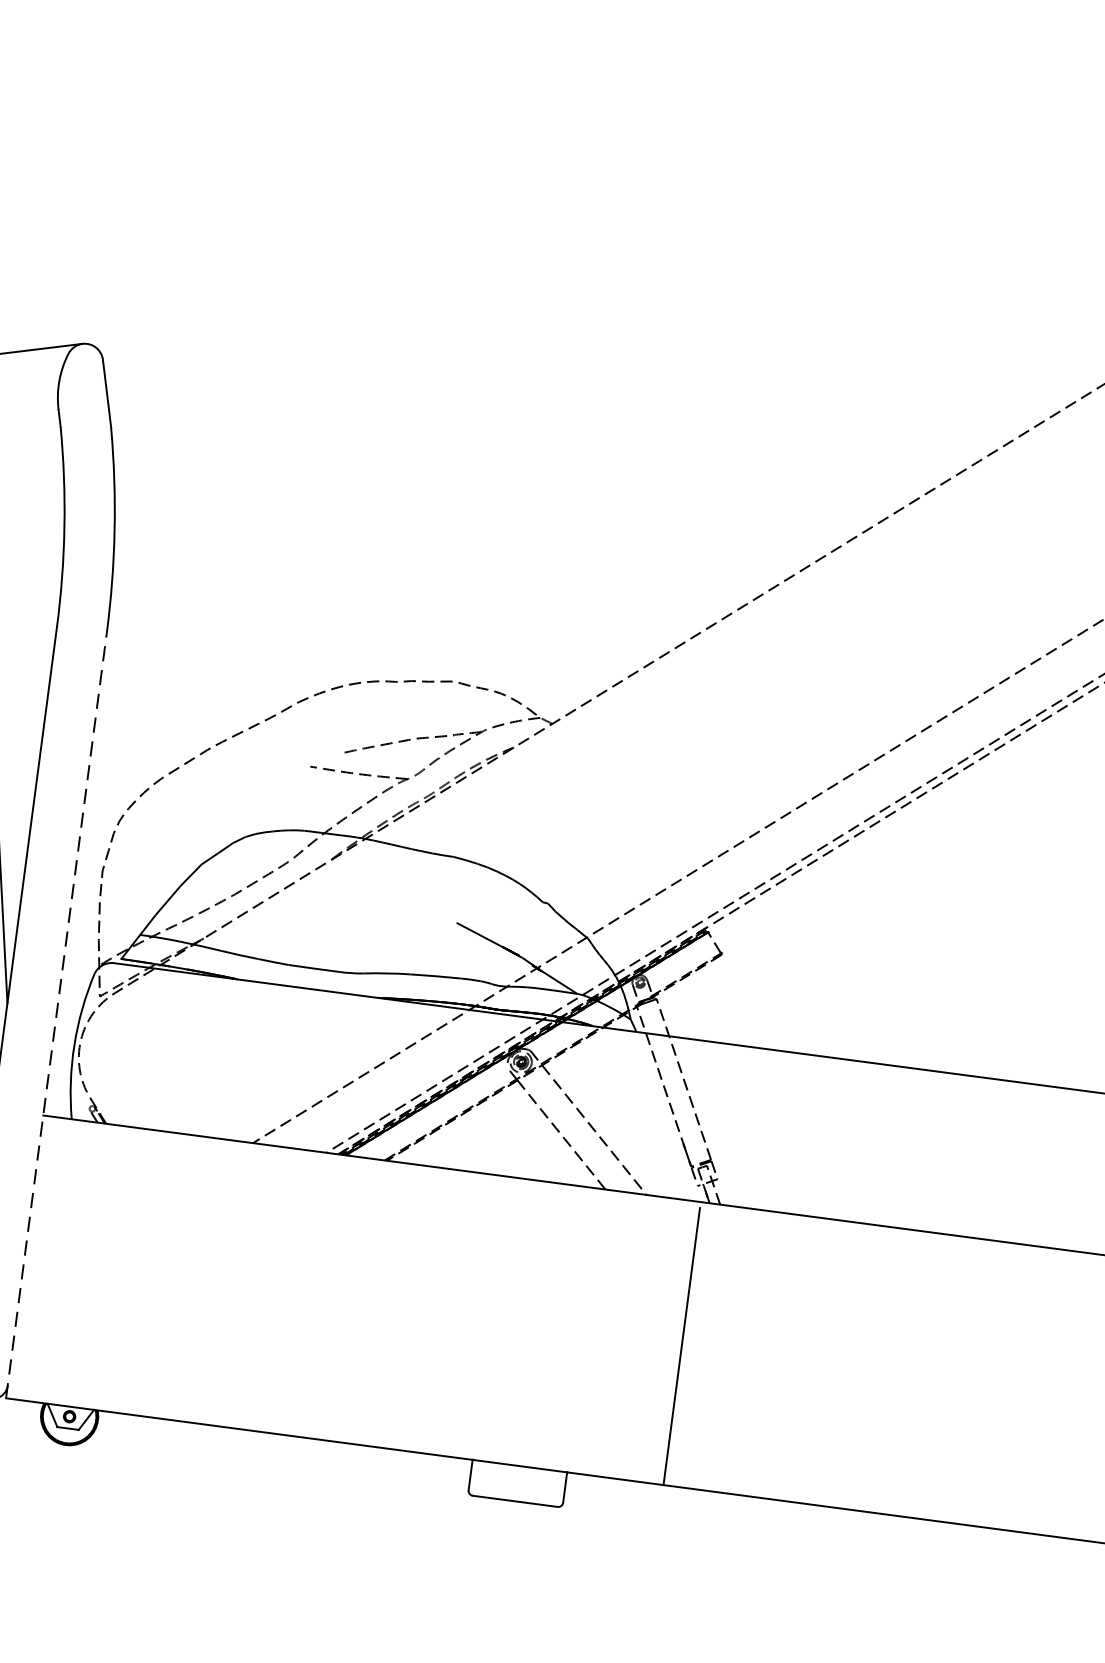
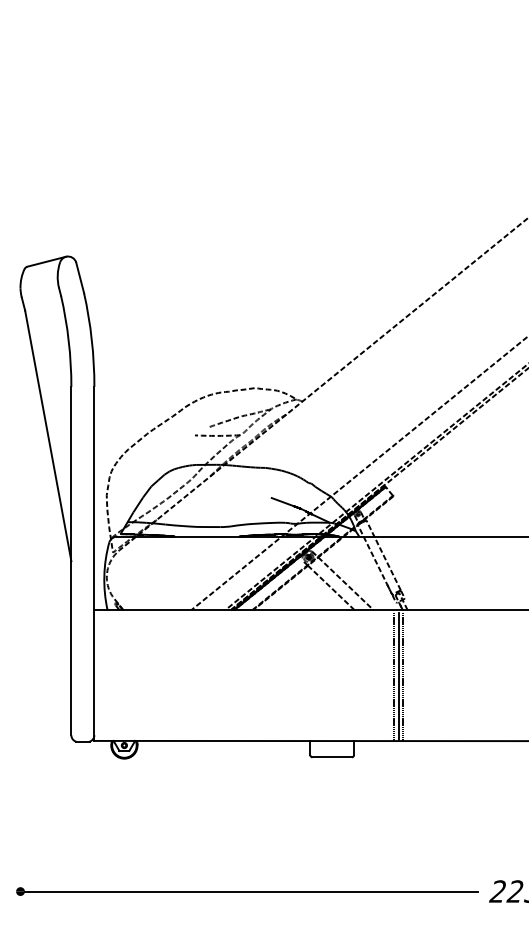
line: (56, 1014) -> (94, 563), dashed -> solid
line: (672, 1344) -> (394, 676), added
line: (692, 1346) -> (403, 676), added

